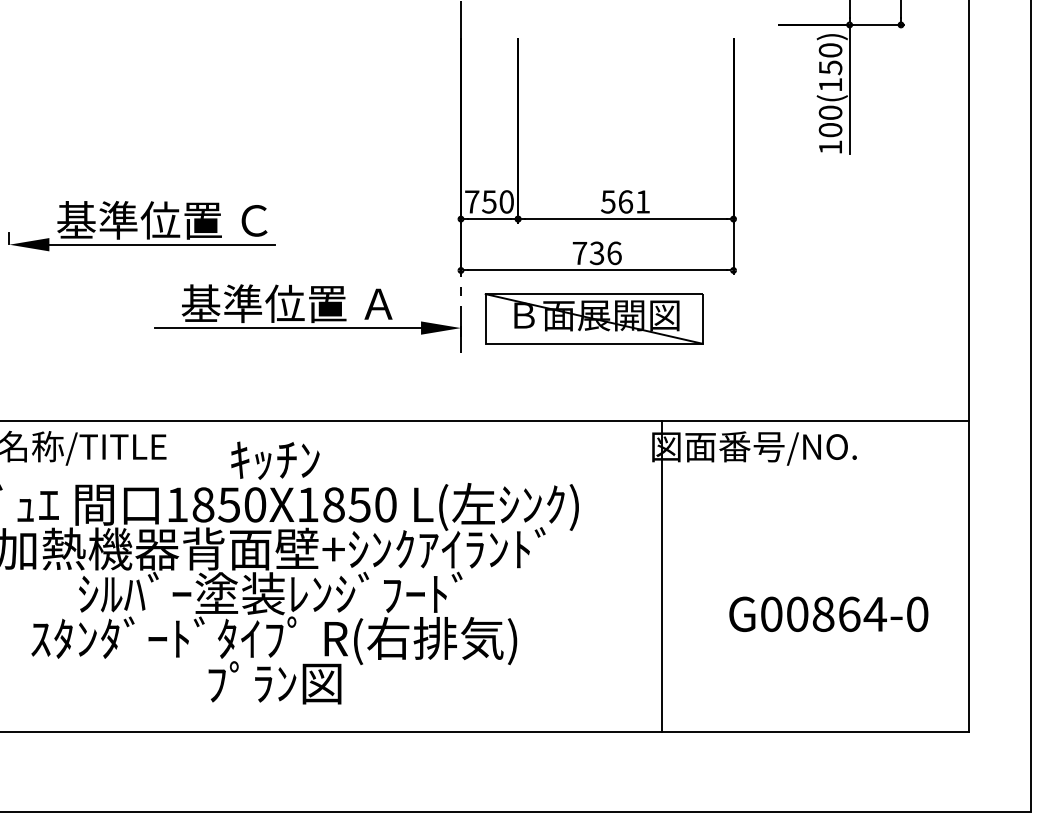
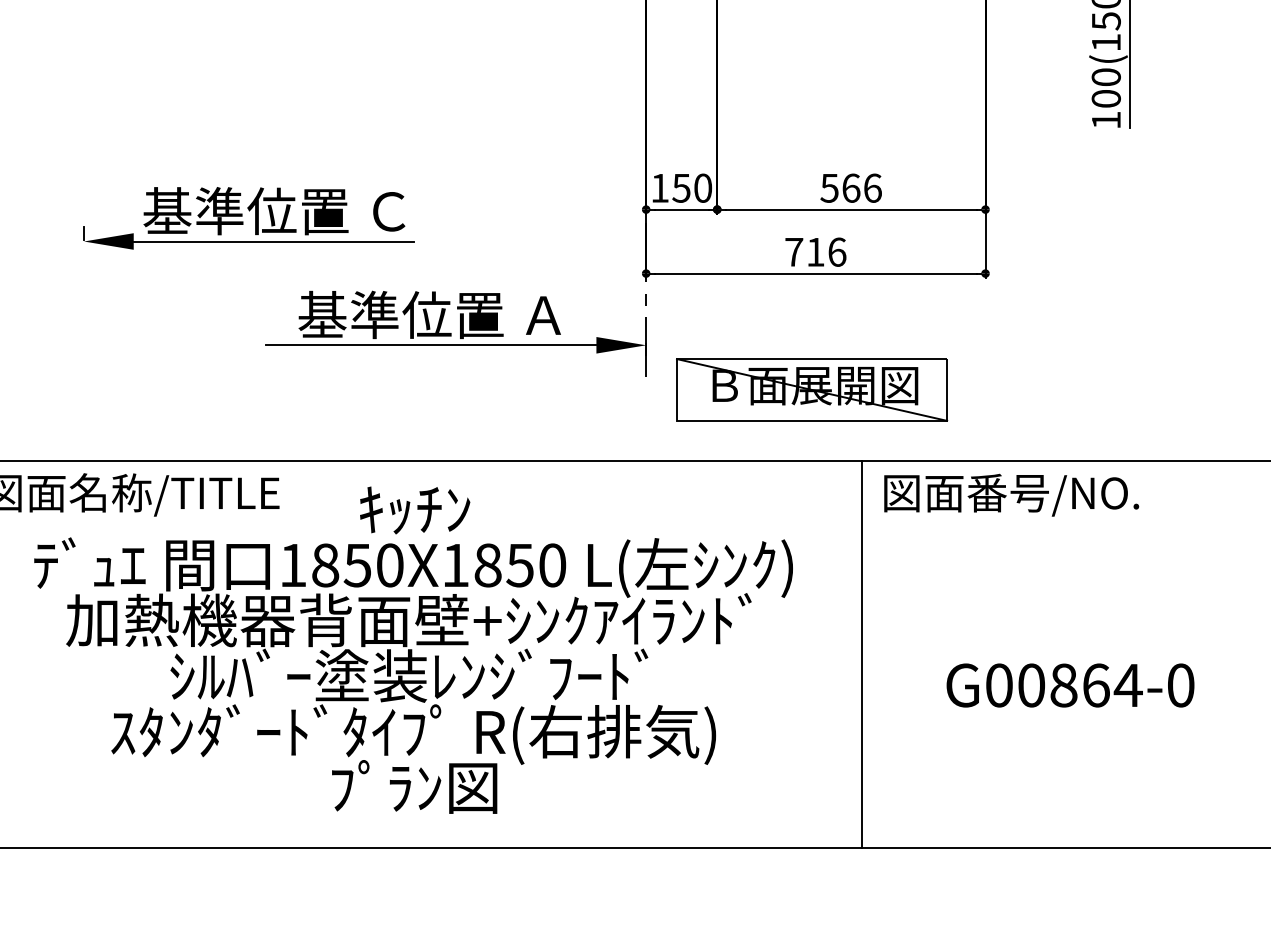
text: (472, 201) -> (660, 187), 750 -> 150
text: (643, 201) -> (873, 187), 561 -> 566
text: (596, 253) -> (814, 252), 736 -> 716
part: (593, 318) -> (811, 389), moved
line: (662, 575) -> (862, 653), moved
text: (828, 613) -> (1070, 684), moved

